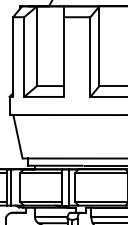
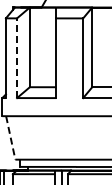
line: (24, 57) -> (17, 58), solid -> dashed
line: (18, 137) -> (11, 138), solid -> dashed

